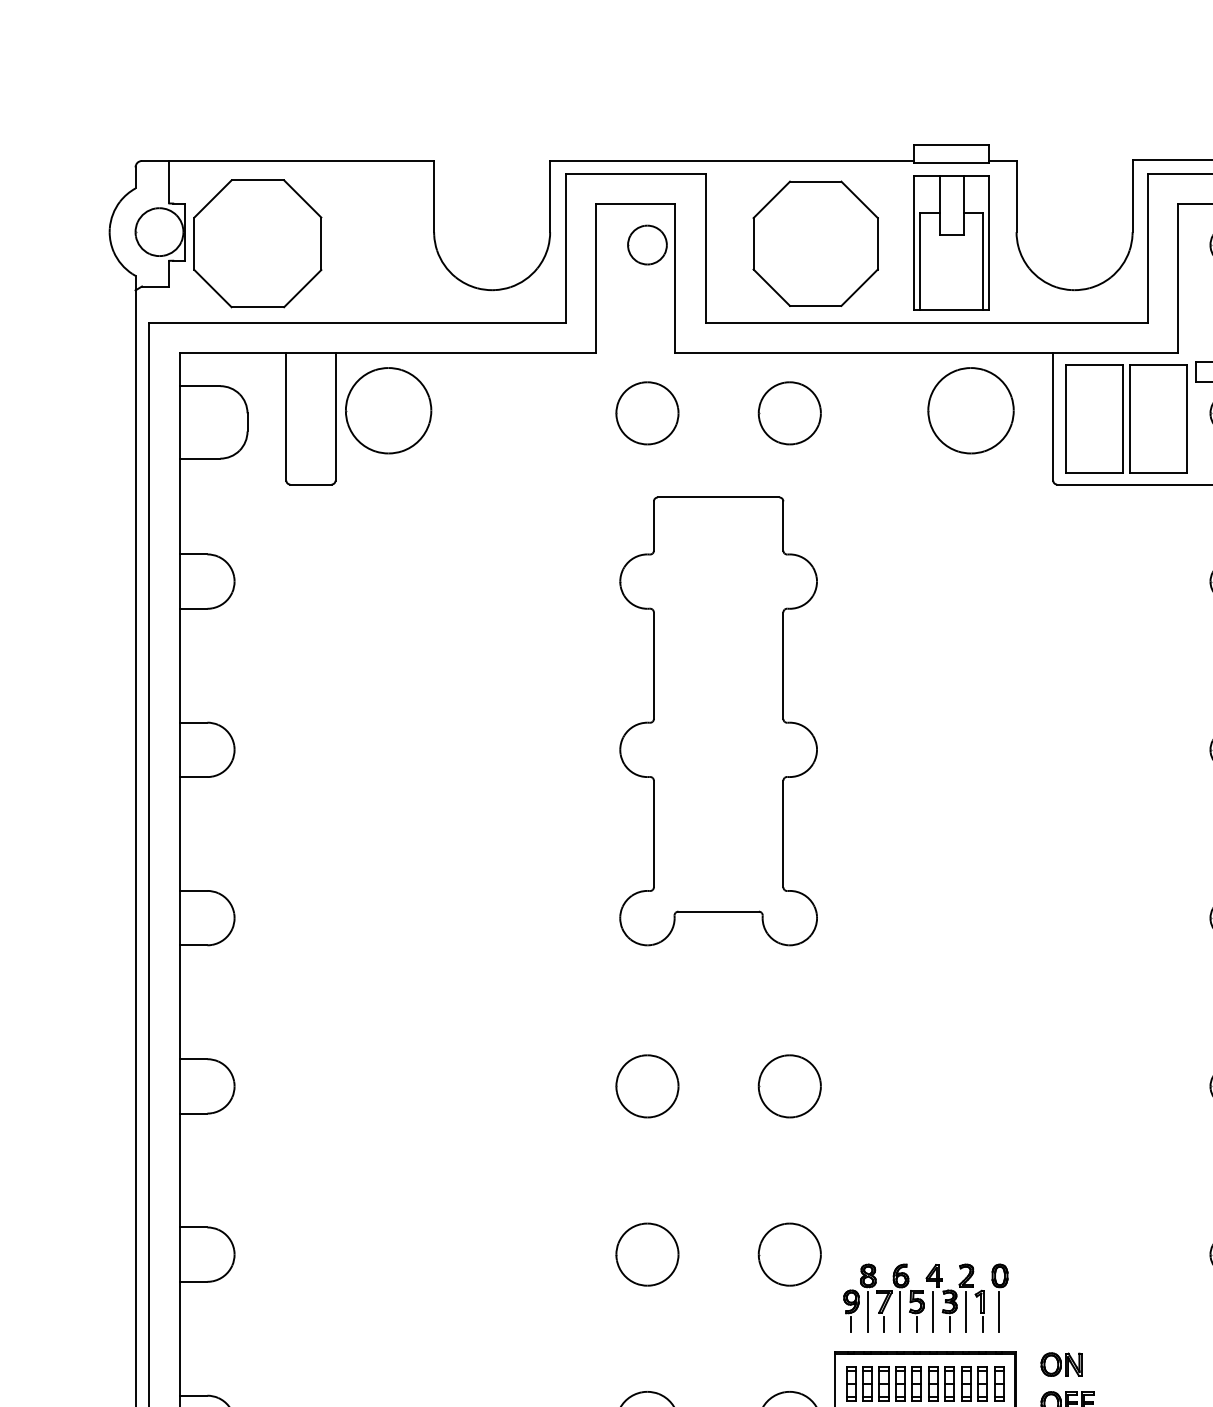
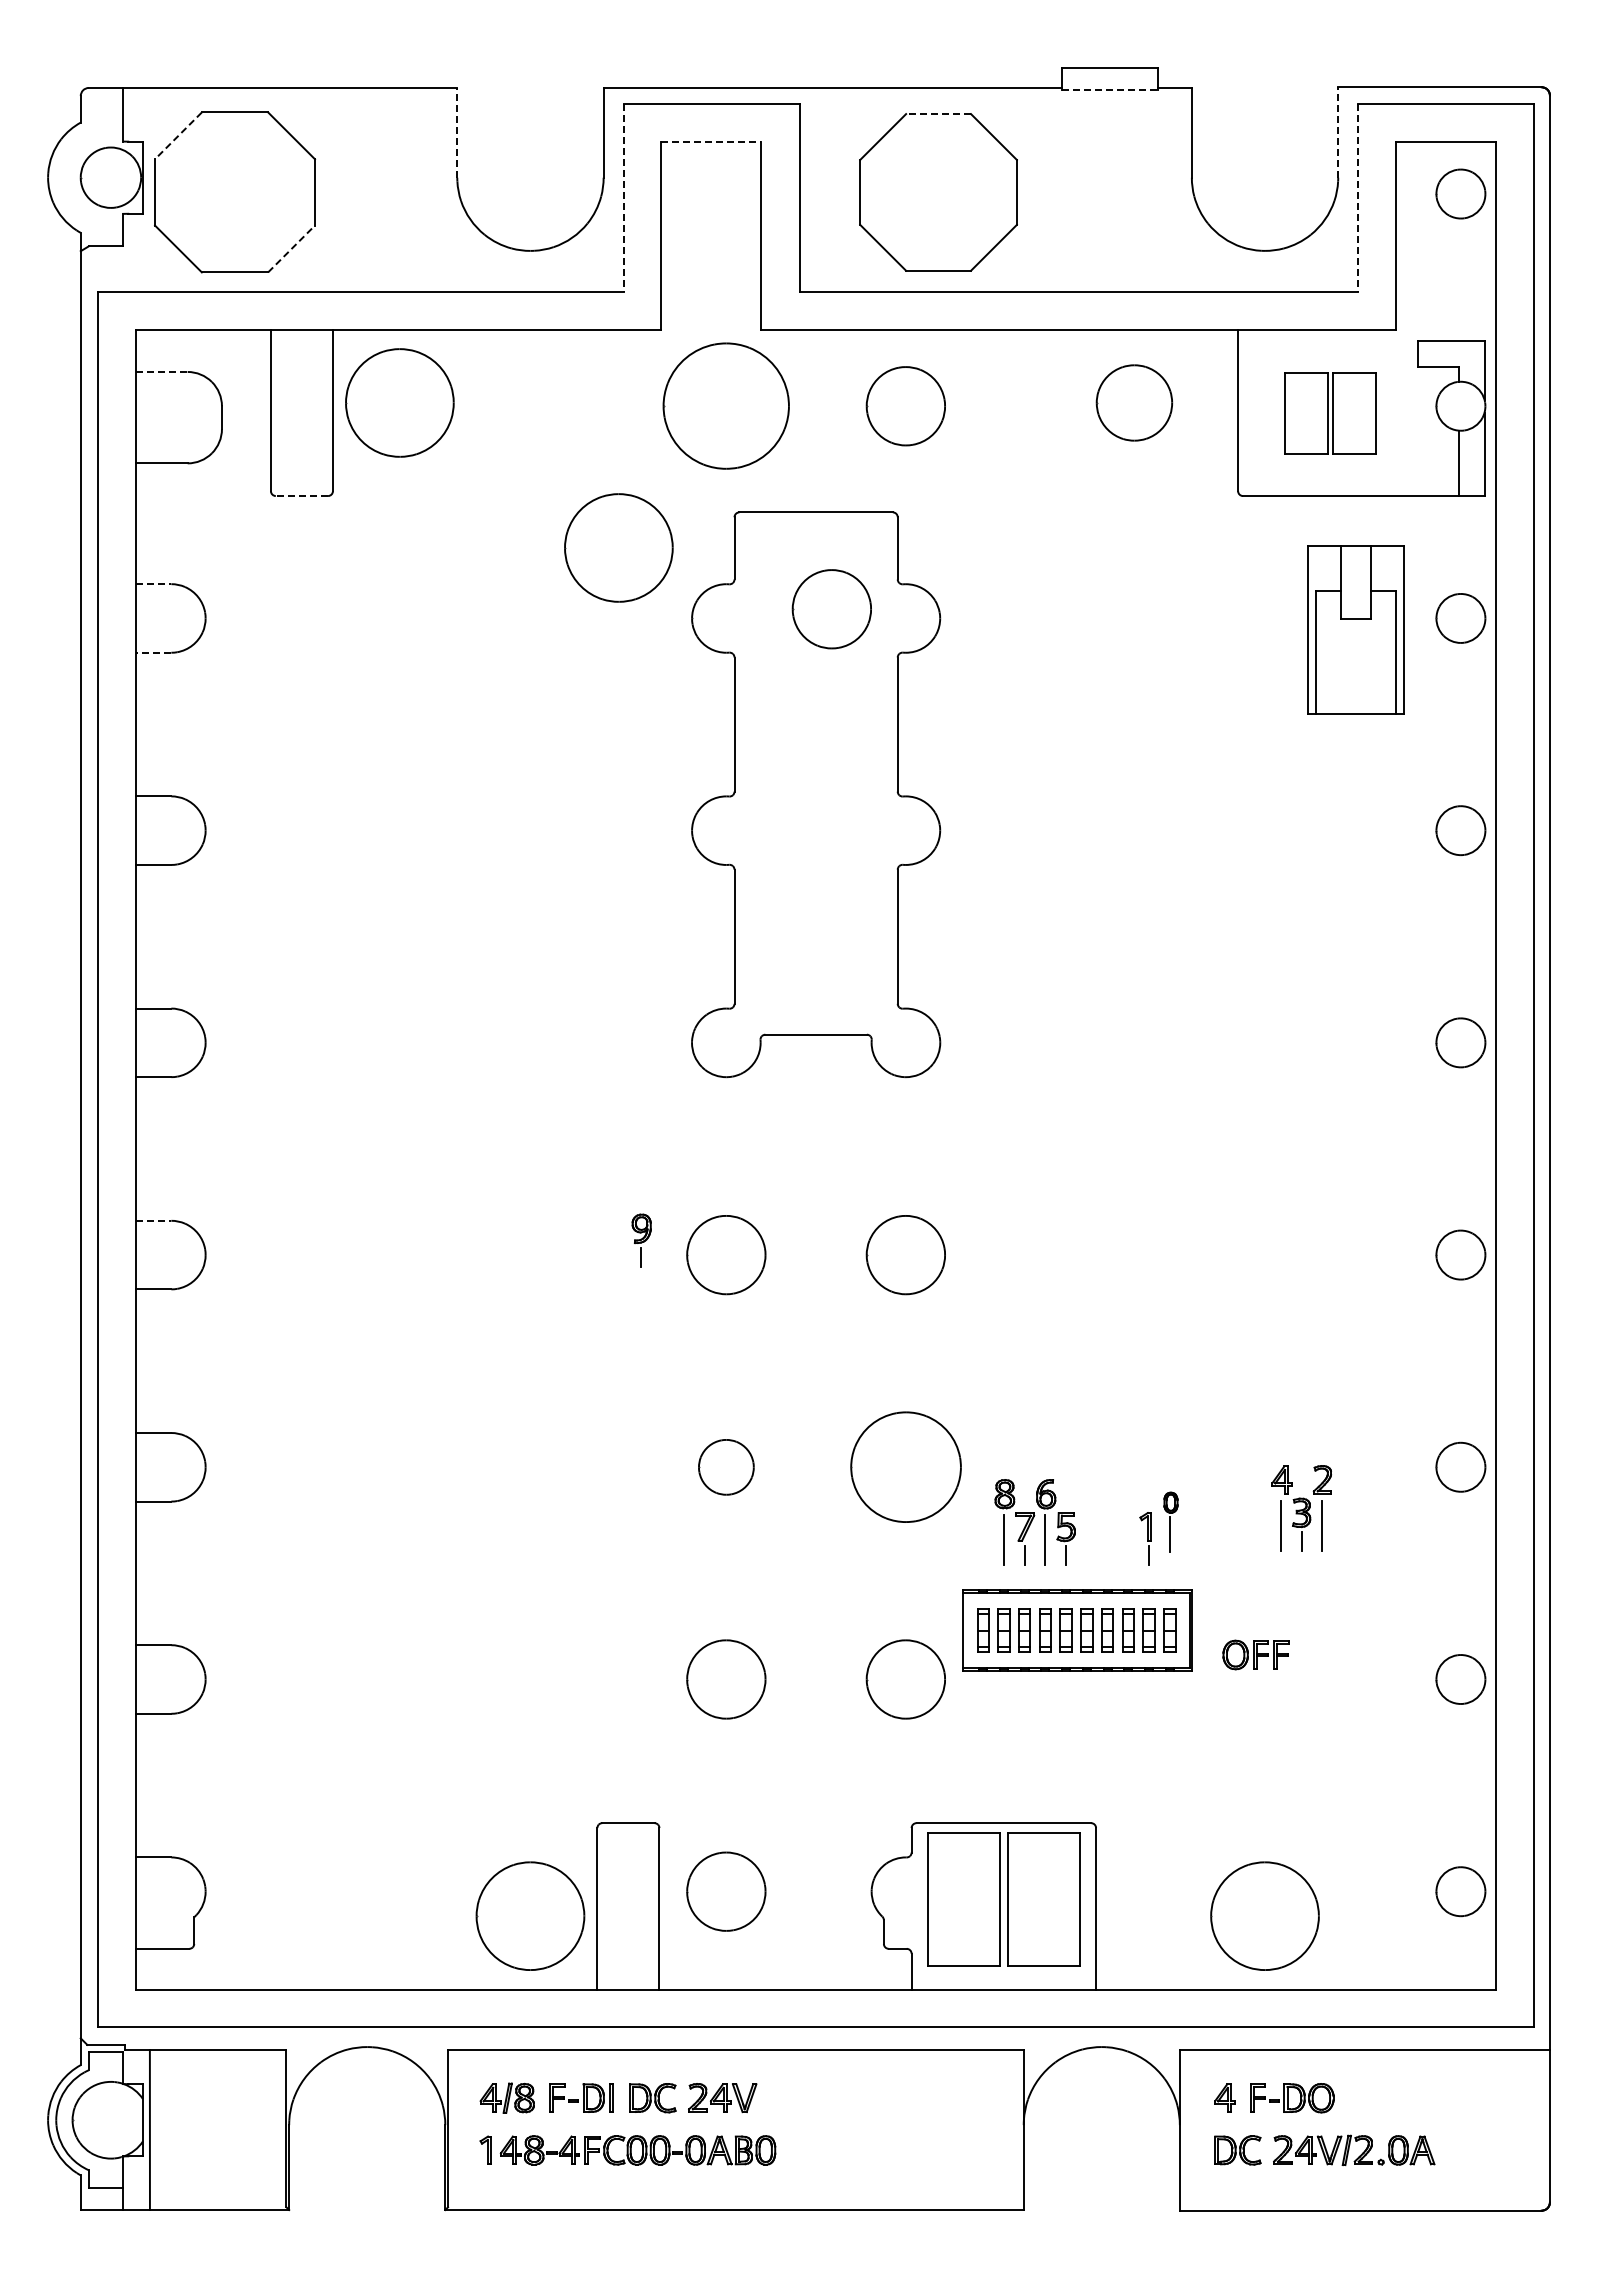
line: (951, 162) -> (1109, 90), solid -> dashed
line: (815, 182) -> (938, 114), solid -> dashed
line: (434, 196) -> (457, 132), solid -> dashed
line: (1132, 196) -> (1338, 132), solid -> dashed
line: (213, 199) -> (178, 136), solid -> dashed
line: (635, 203) -> (711, 141), solid -> dashed
part: (951, 243) -> (1355, 629), moved
part: (647, 244) -> (726, 193), removed
line: (565, 248) -> (623, 198), solid -> dashed
line: (1148, 248) -> (1358, 198), solid -> dashed
line: (302, 288) -> (291, 248), solid -> dashed
line: (199, 385) -> (161, 371), solid -> dashed
part: (971, 410) -> (1134, 402), size x0.7
part: (647, 413) -> (726, 406), size x1.6
part: (1125, 419) -> (1329, 413), size x0.6
line: (310, 484) -> (301, 496), solid -> dashed
part: (561, 525) -> (618, 547), added
line: (193, 554) -> (153, 584), solid -> dashed
part: (730, 574) -> (831, 609), added
line: (193, 608) -> (153, 652), solid -> dashed
line: (193, 1058) -> (153, 1220), solid -> dashed
part: (647, 1254) -> (726, 1467), size x0.7
part: (789, 1254) -> (905, 1467), size x1.4
part: (949, 1298) -> (1301, 1508), moved
part: (999, 1298) -> (1170, 1522), size x0.7
part: (851, 1311) -> (641, 1240), moved
part: (1061, 1364) -> (1248, 1605), removed

